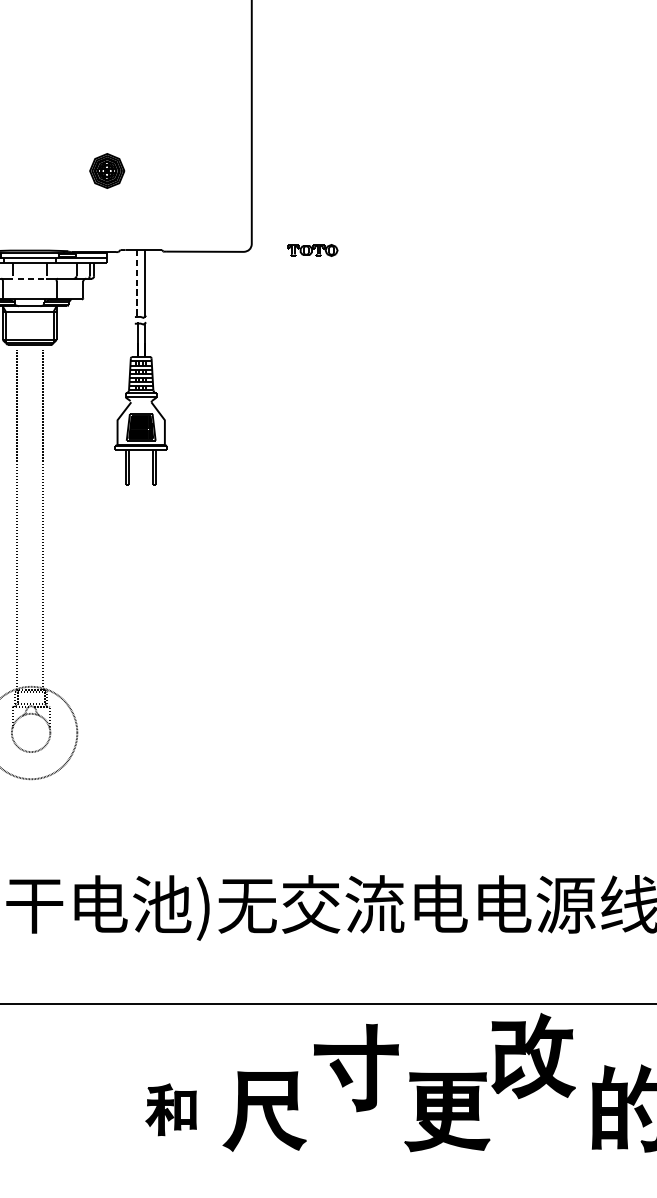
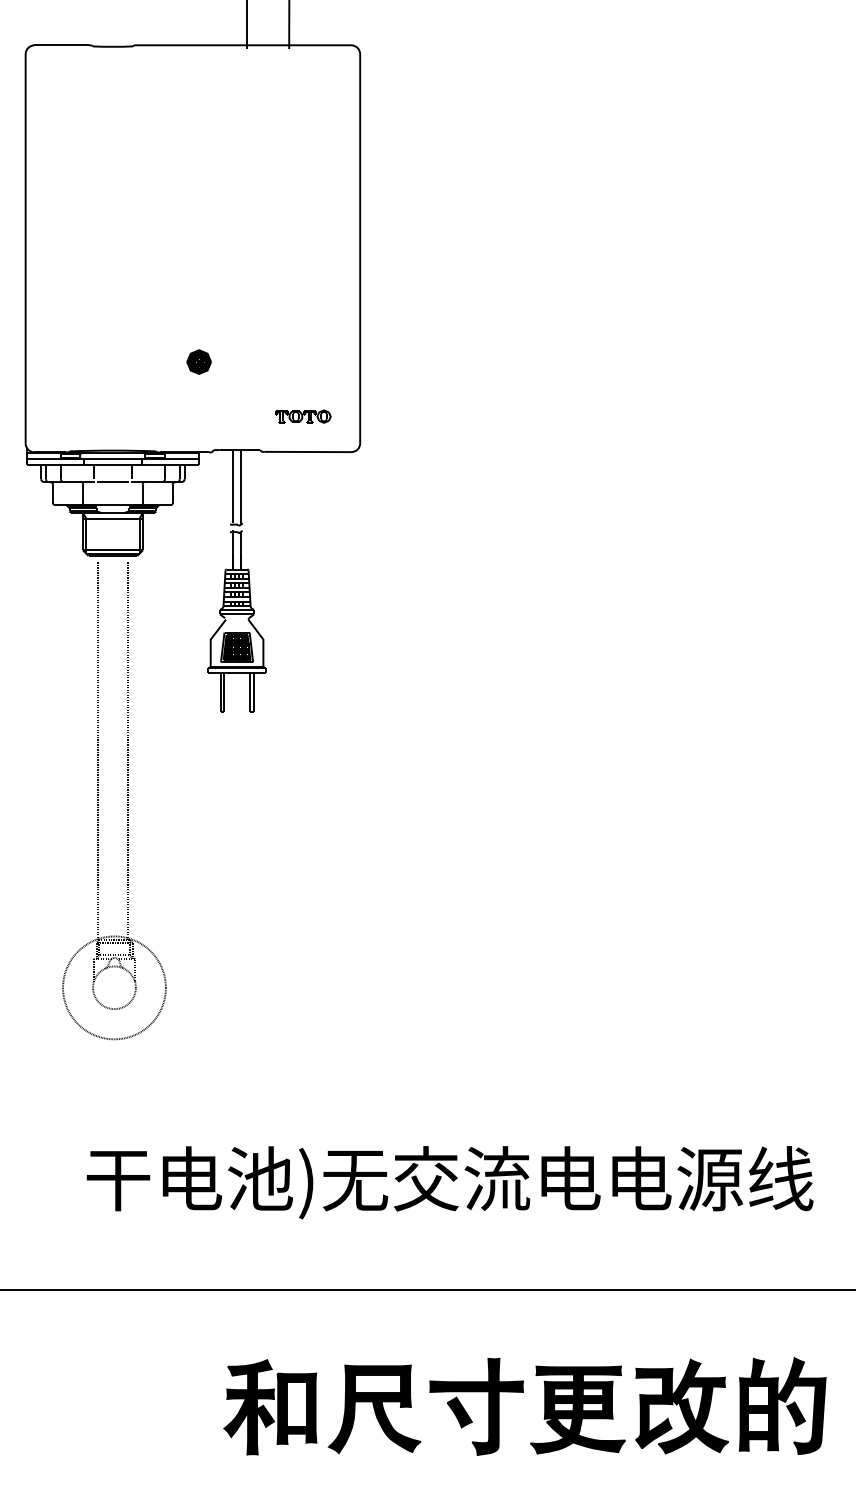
part: (106, 170) -> (198, 361), size x0.62
part: (313, 250) -> (303, 416), moved
line: (29, 279) -> (112, 482), dashed -> solid
line: (137, 282) -> (232, 486), dashed -> solid
part: (533, 1055) -> (681, 1406), moved
part: (347, 1072) -> (466, 1411), moved
part: (171, 1109) -> (270, 1407), size x1.67

